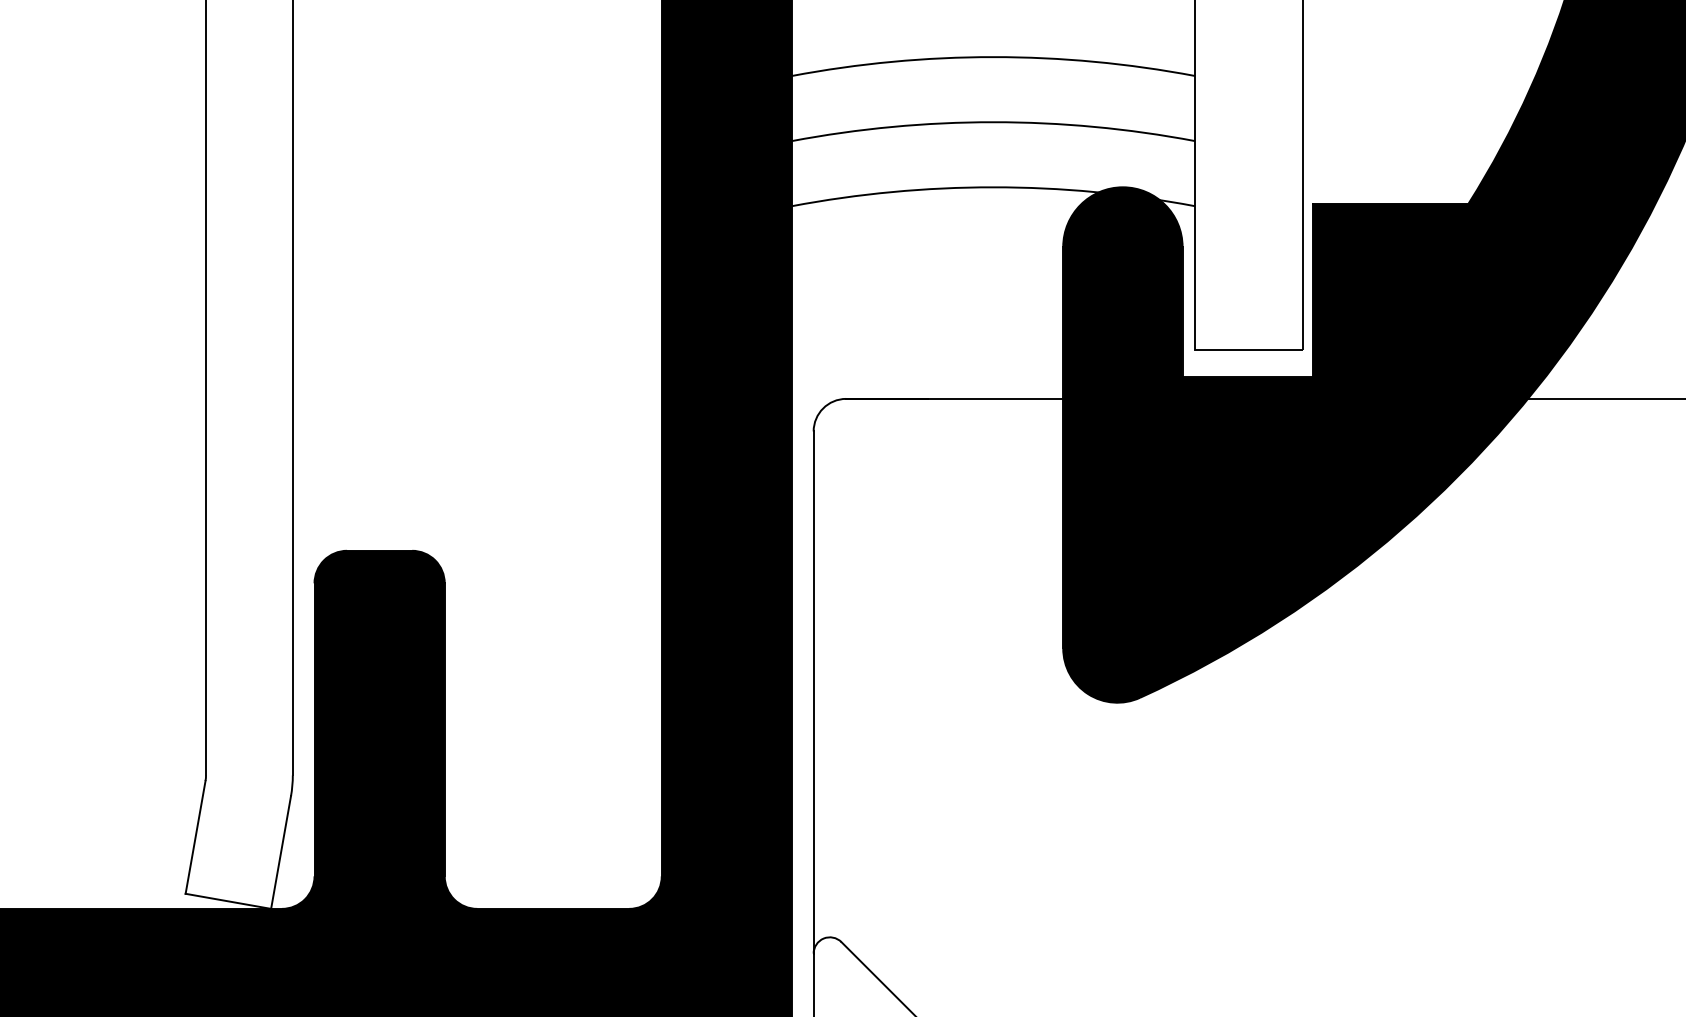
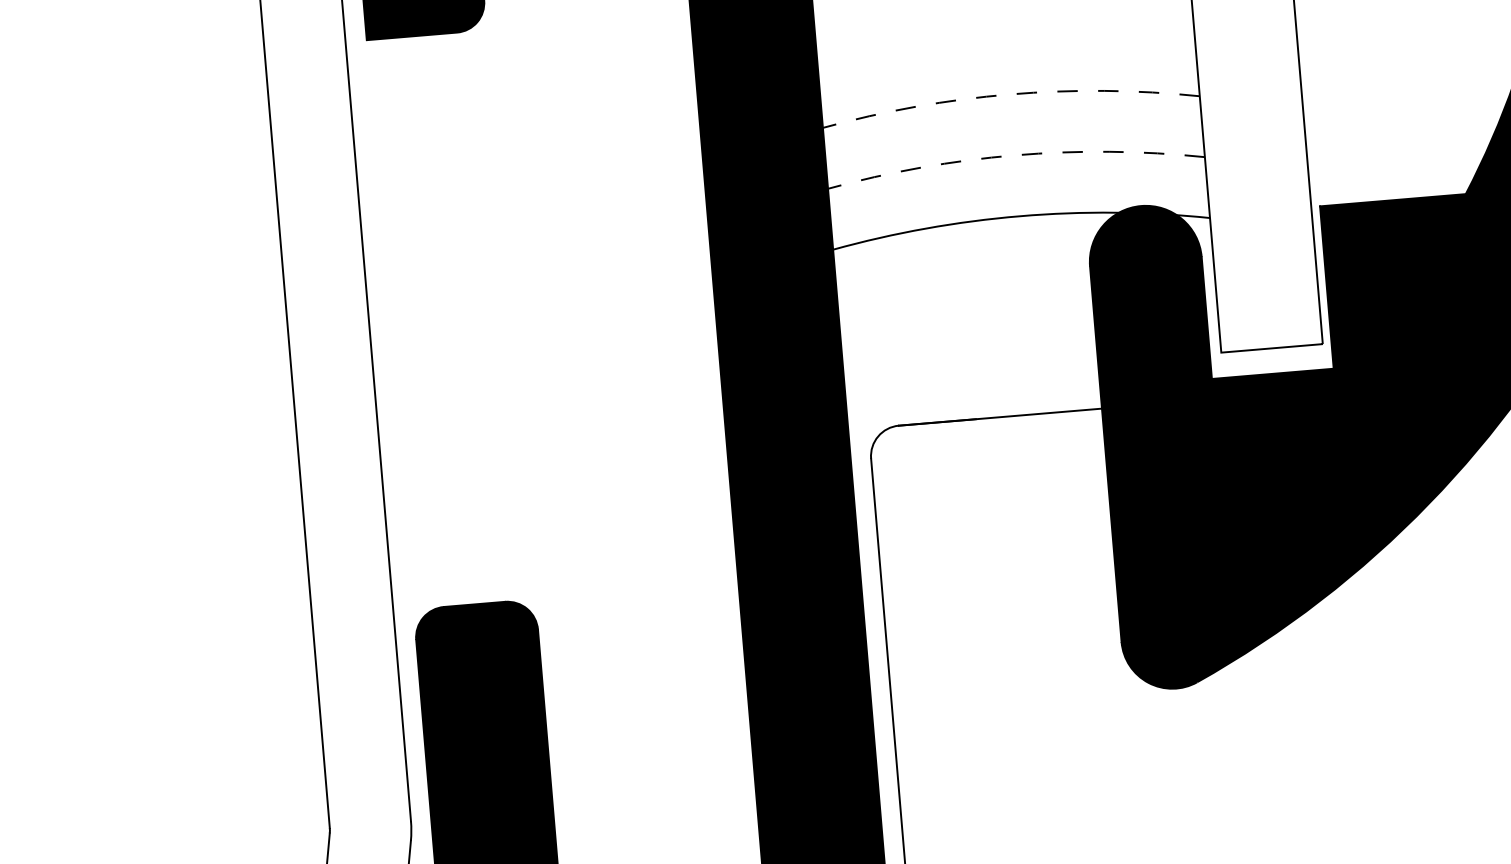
arc: (993, 57) -> (1009, 94), solid -> dashed
arc: (993, 122) -> (1015, 155), solid -> dashed

